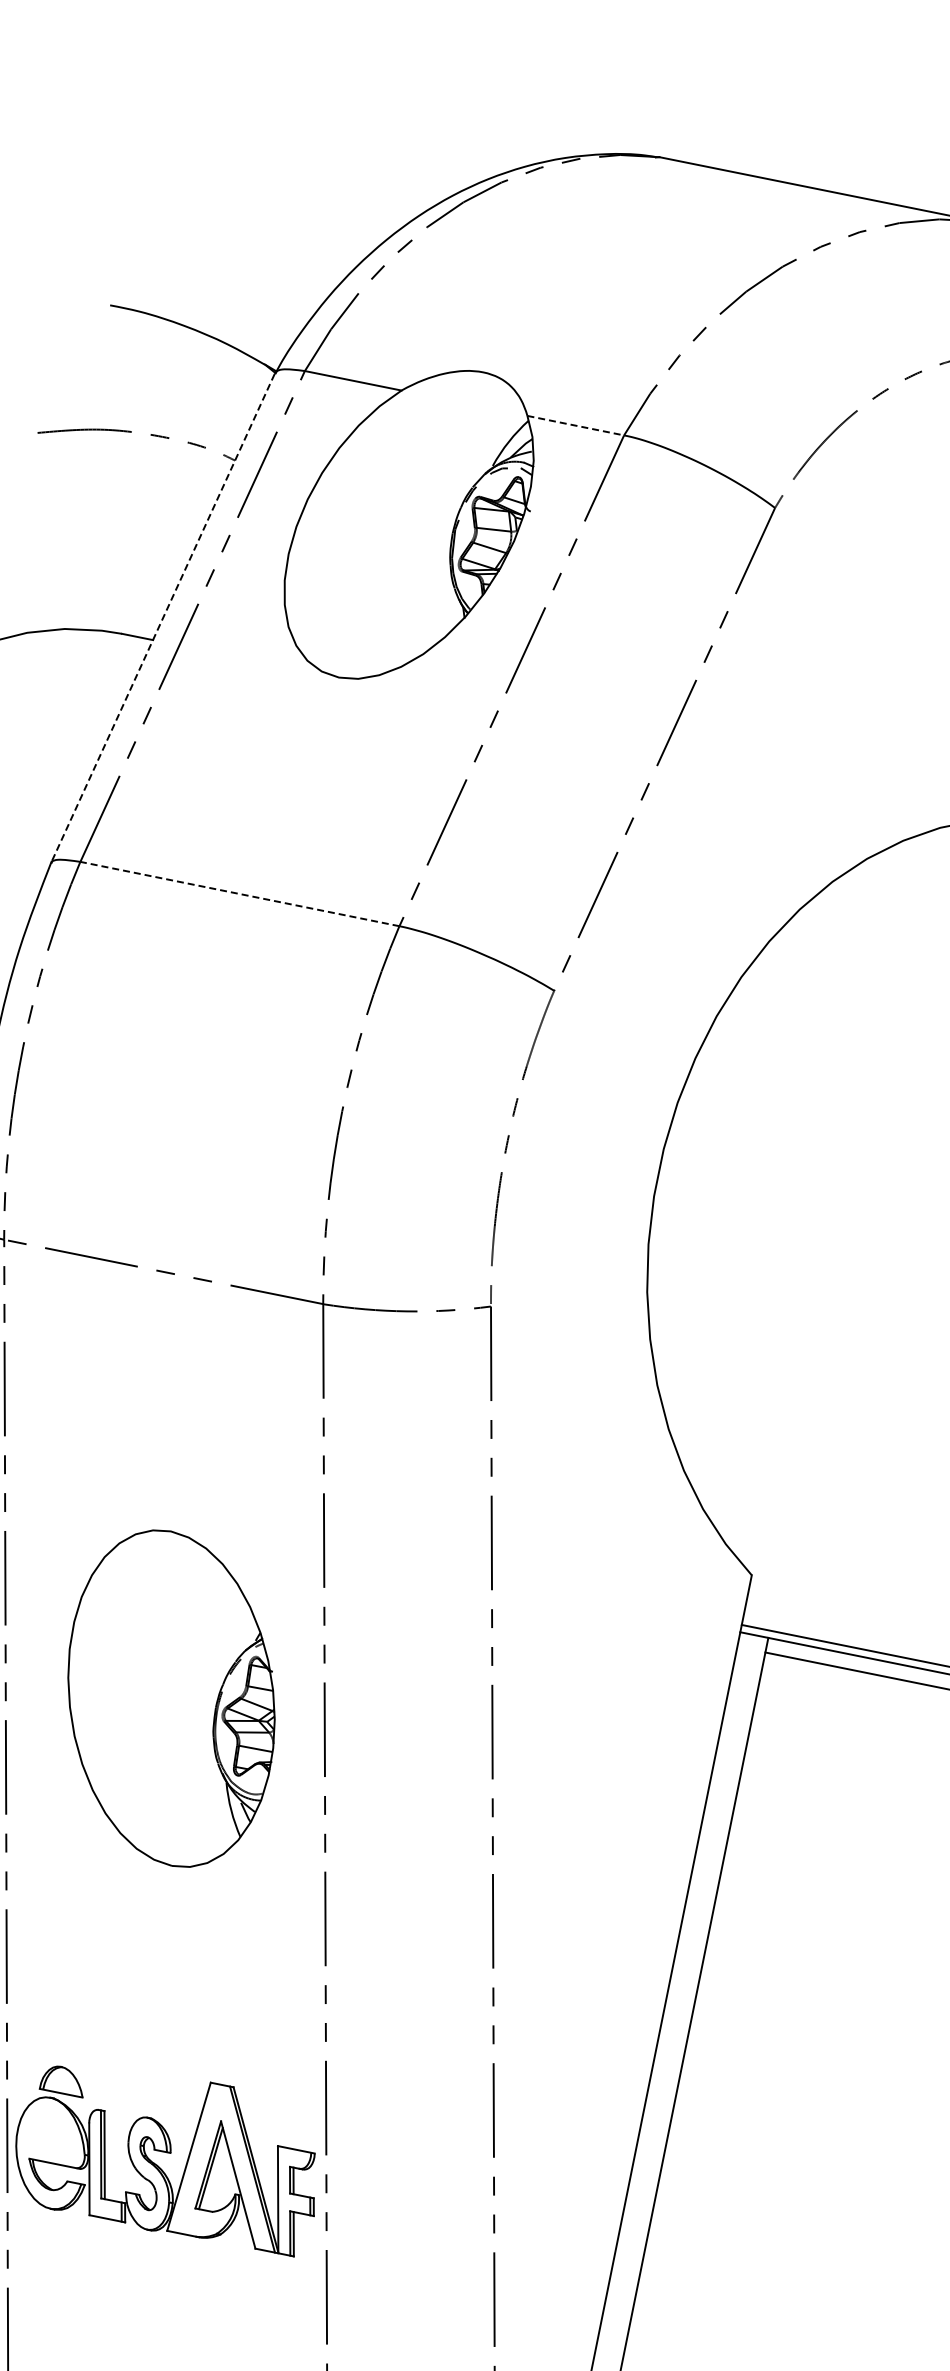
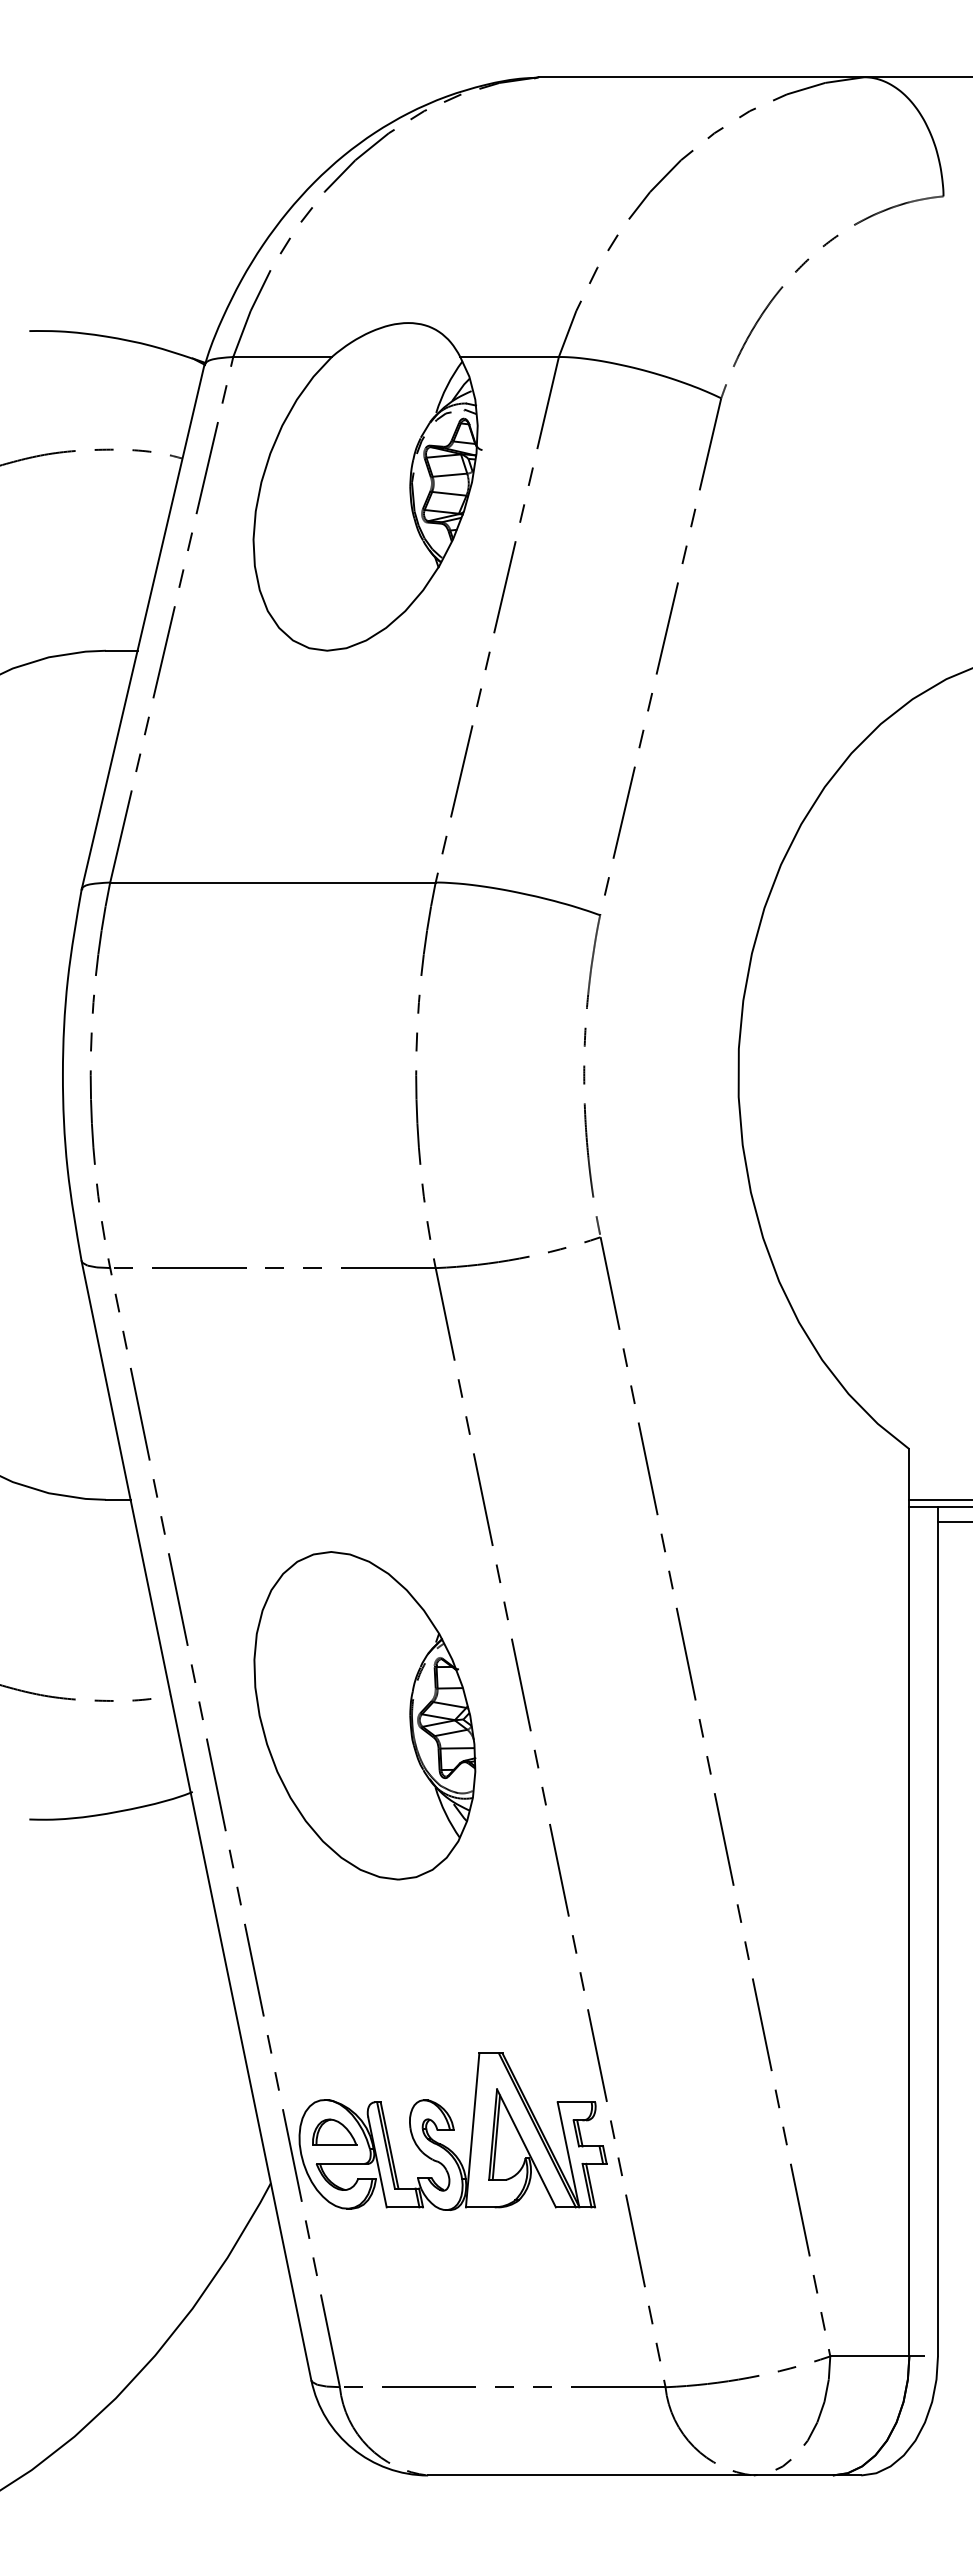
line: (576, 426) -> (510, 357), dashed -> solid
line: (162, 618) -> (142, 627), dashed -> solid
line: (239, 893) -> (272, 882), dashed -> solid
part: (171, 1698) -> (364, 1715), moved
part: (63, 2079) -> (334, 2131), moved

